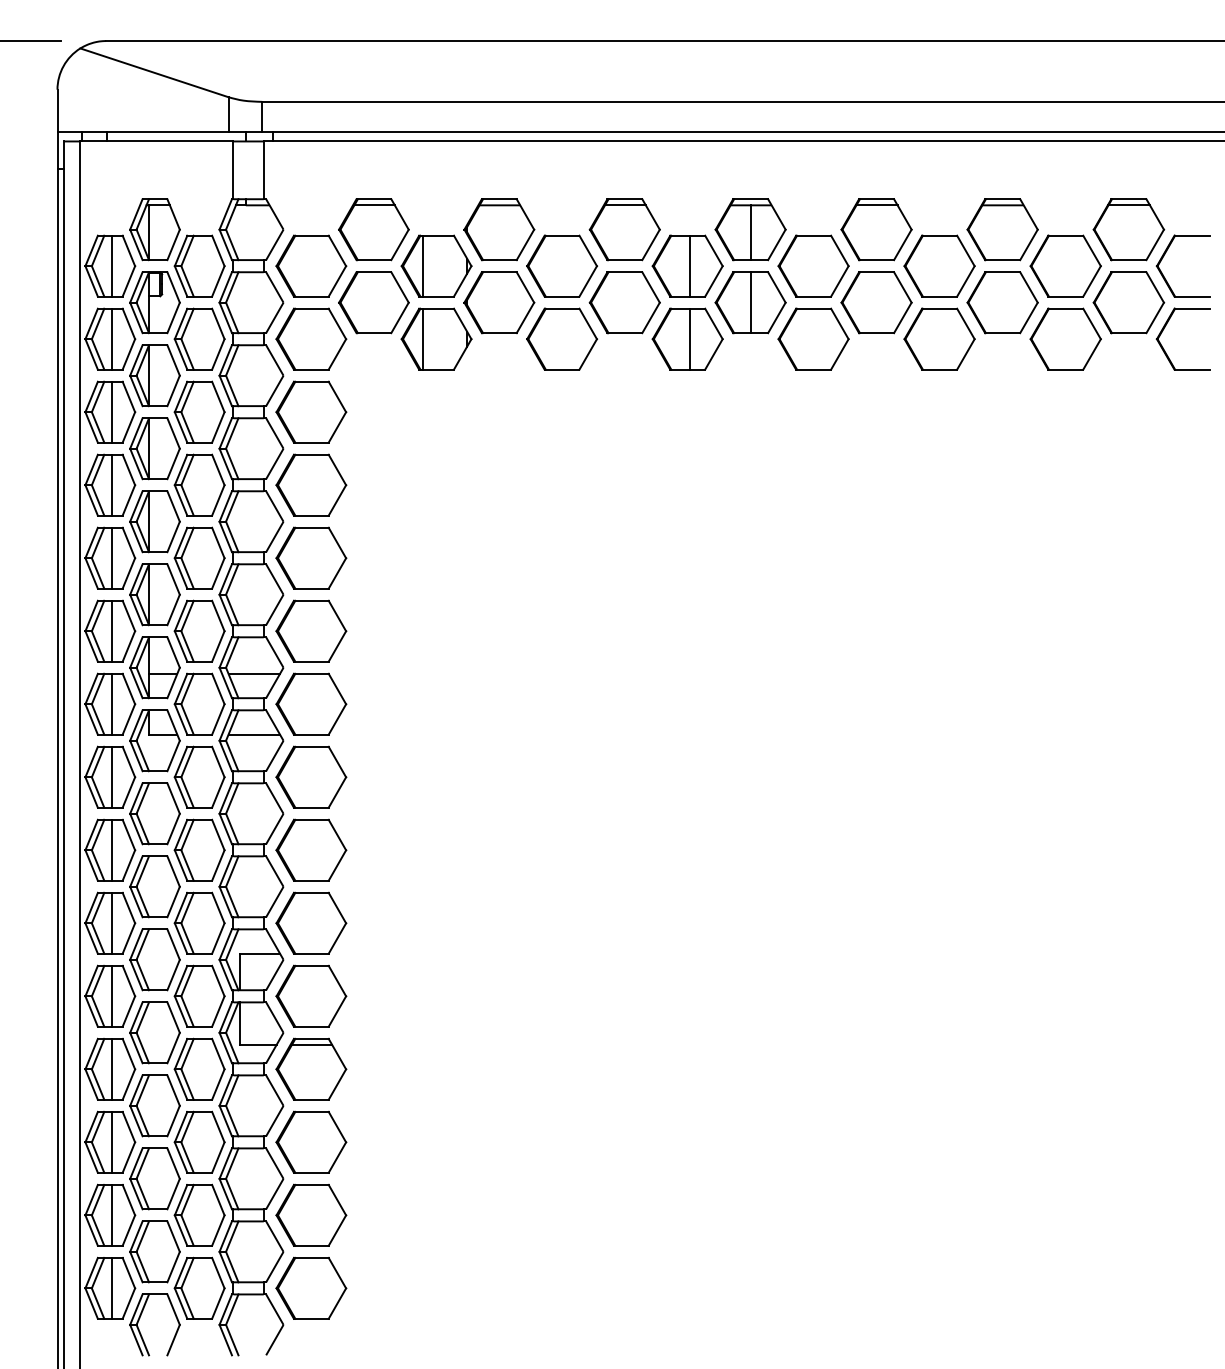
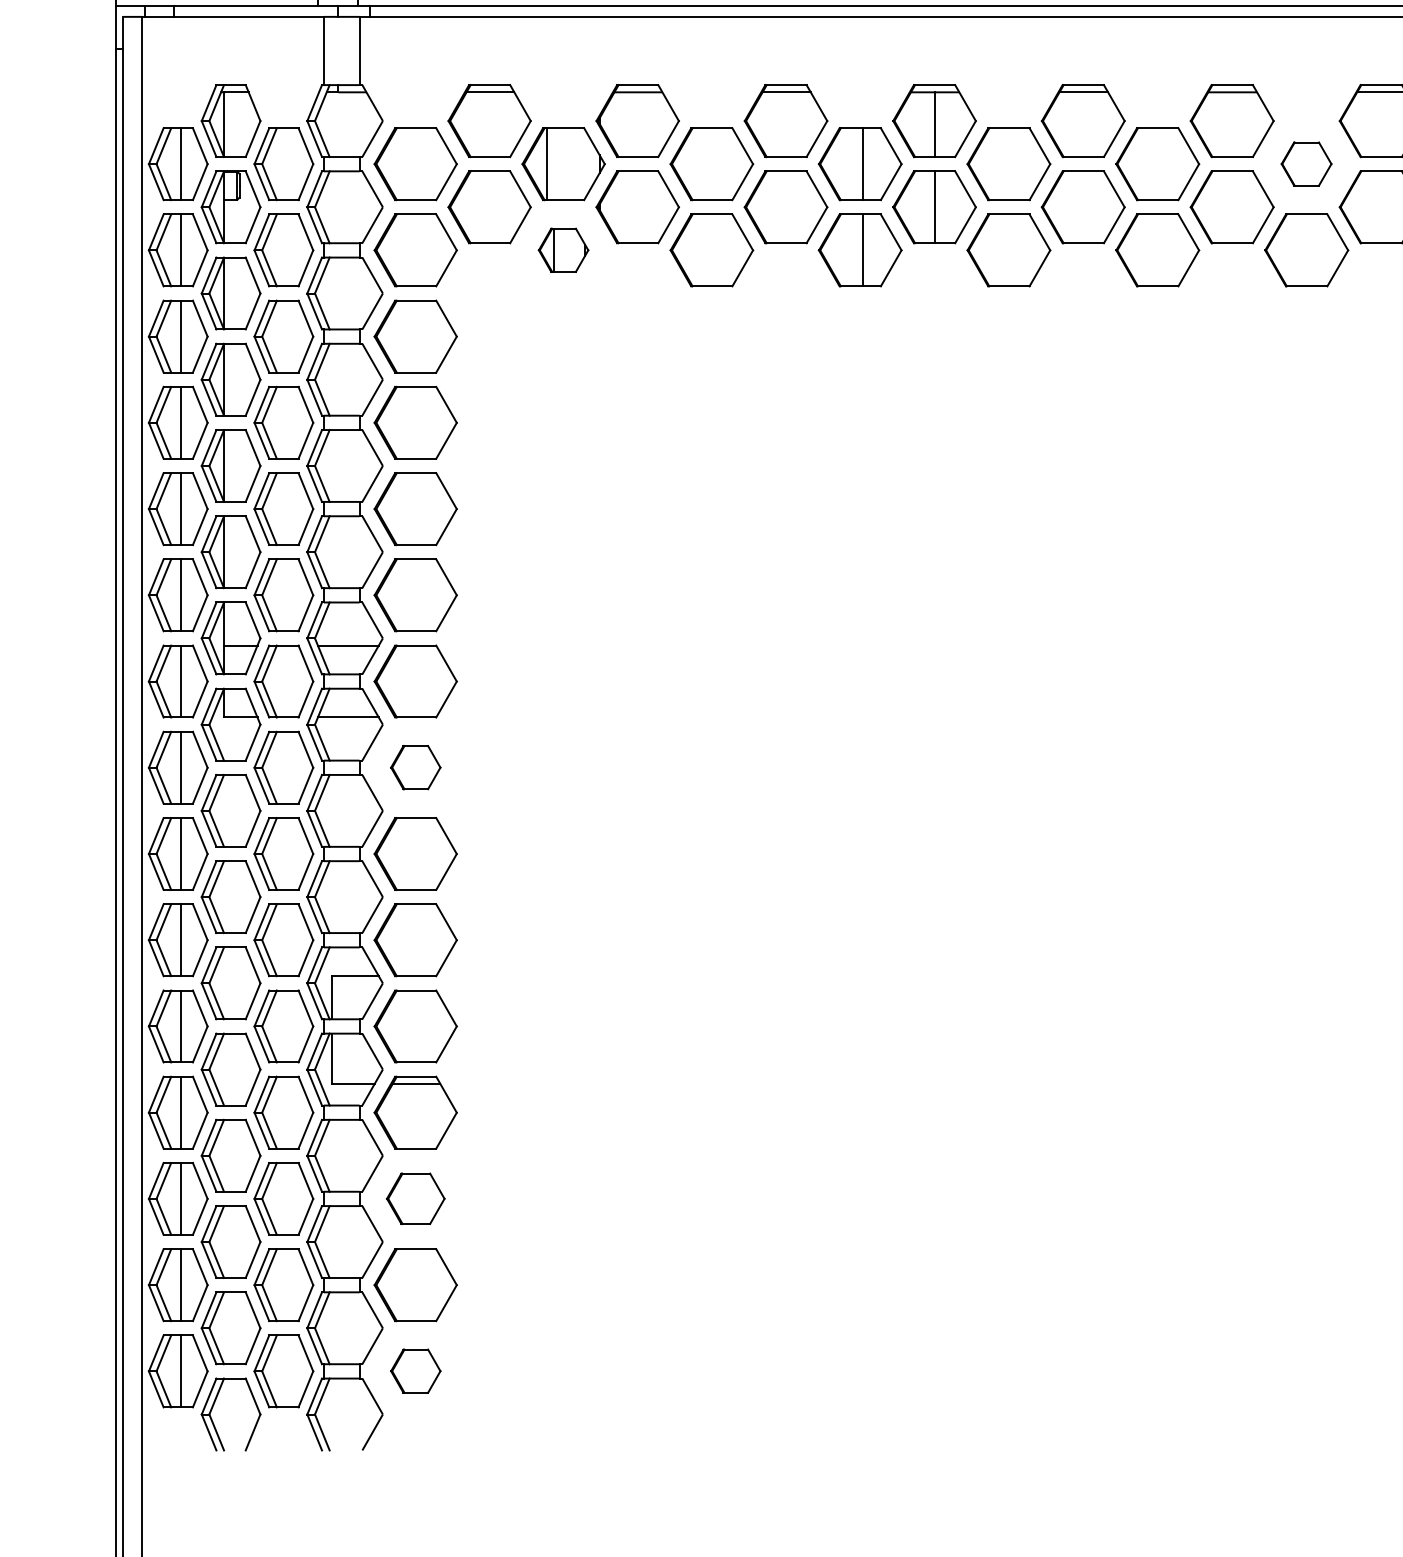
part: (1065, 265) -> (1306, 163), size x0.6
part: (436, 338) -> (563, 249), size x0.6
part: (311, 776) -> (415, 766), size x0.6
part: (311, 1141) -> (415, 1197), size x0.7
part: (311, 1287) -> (415, 1370), size x0.6

